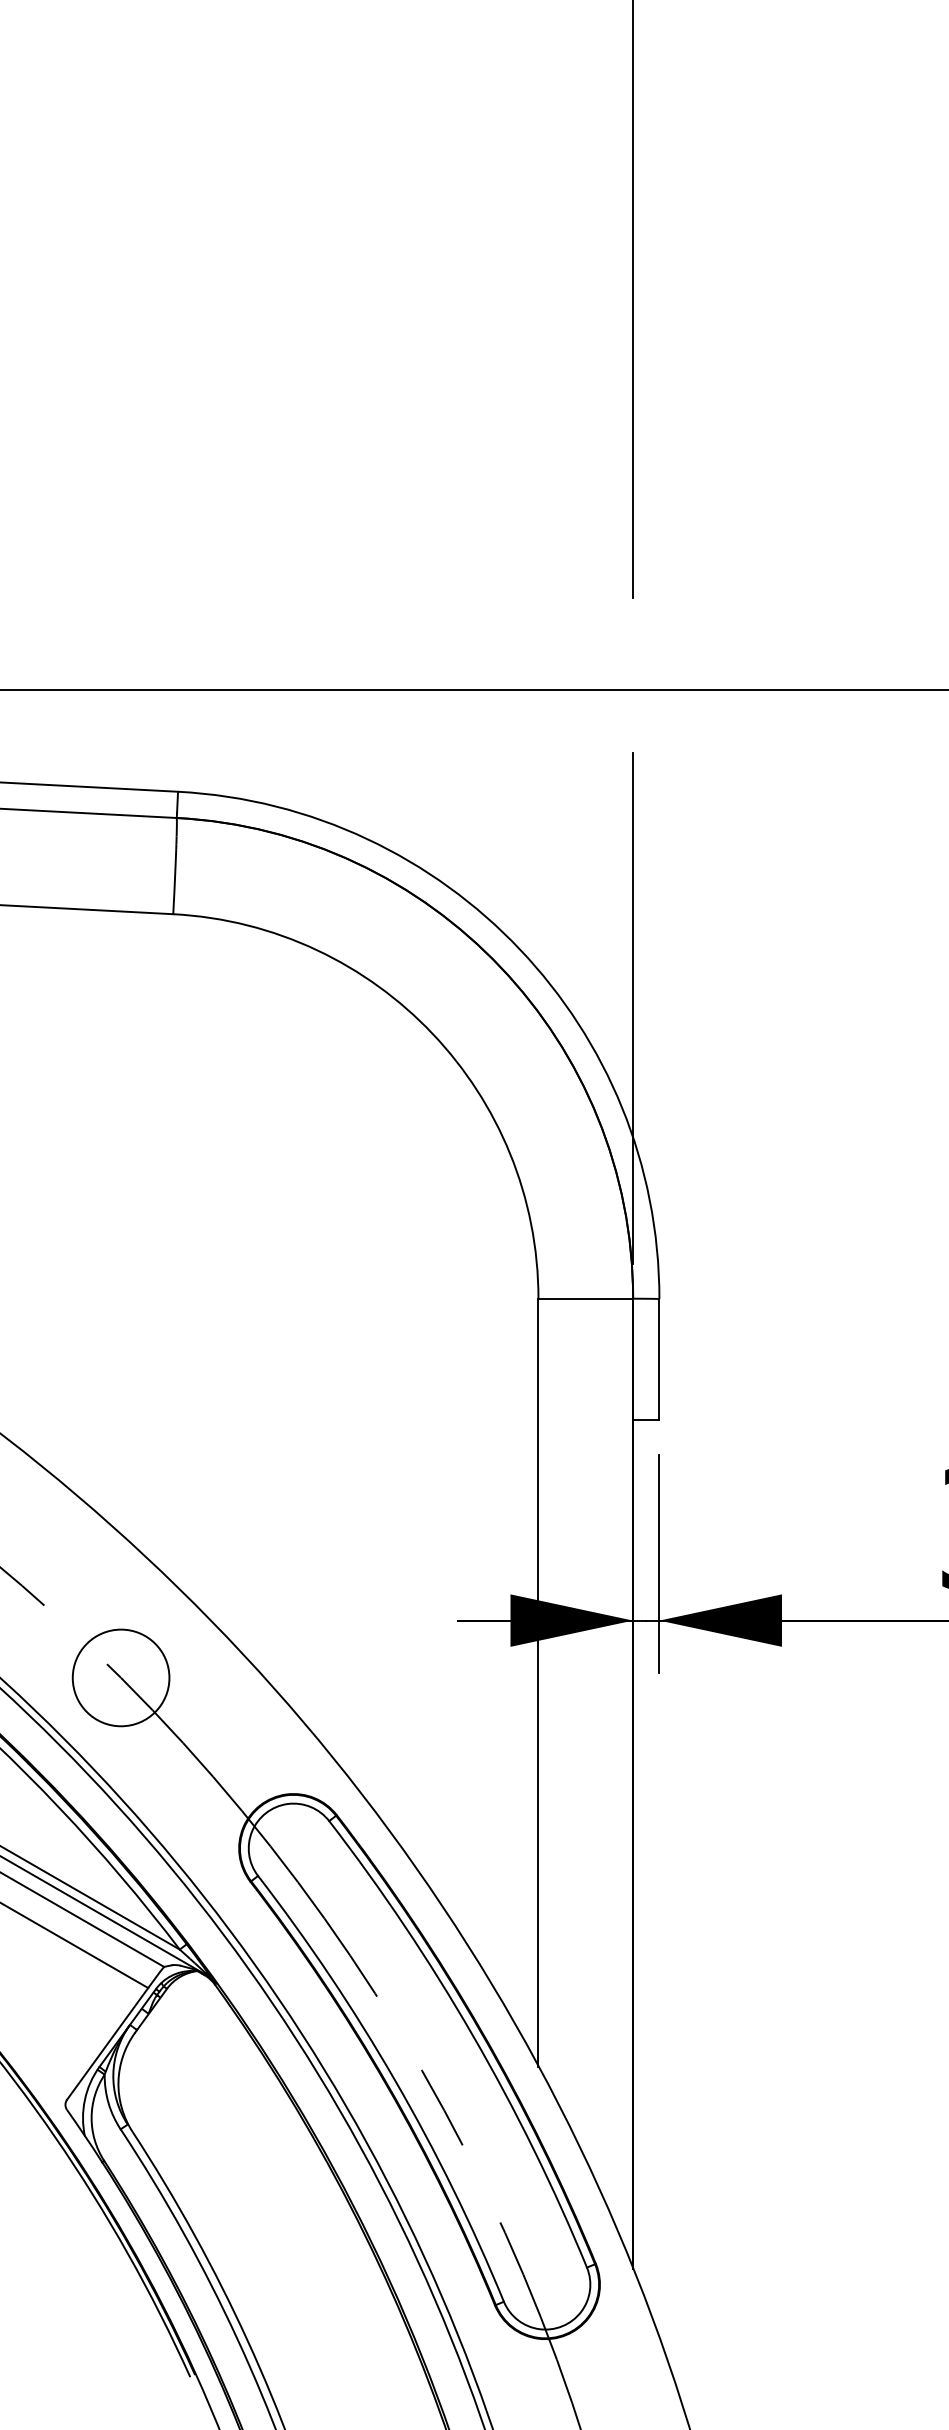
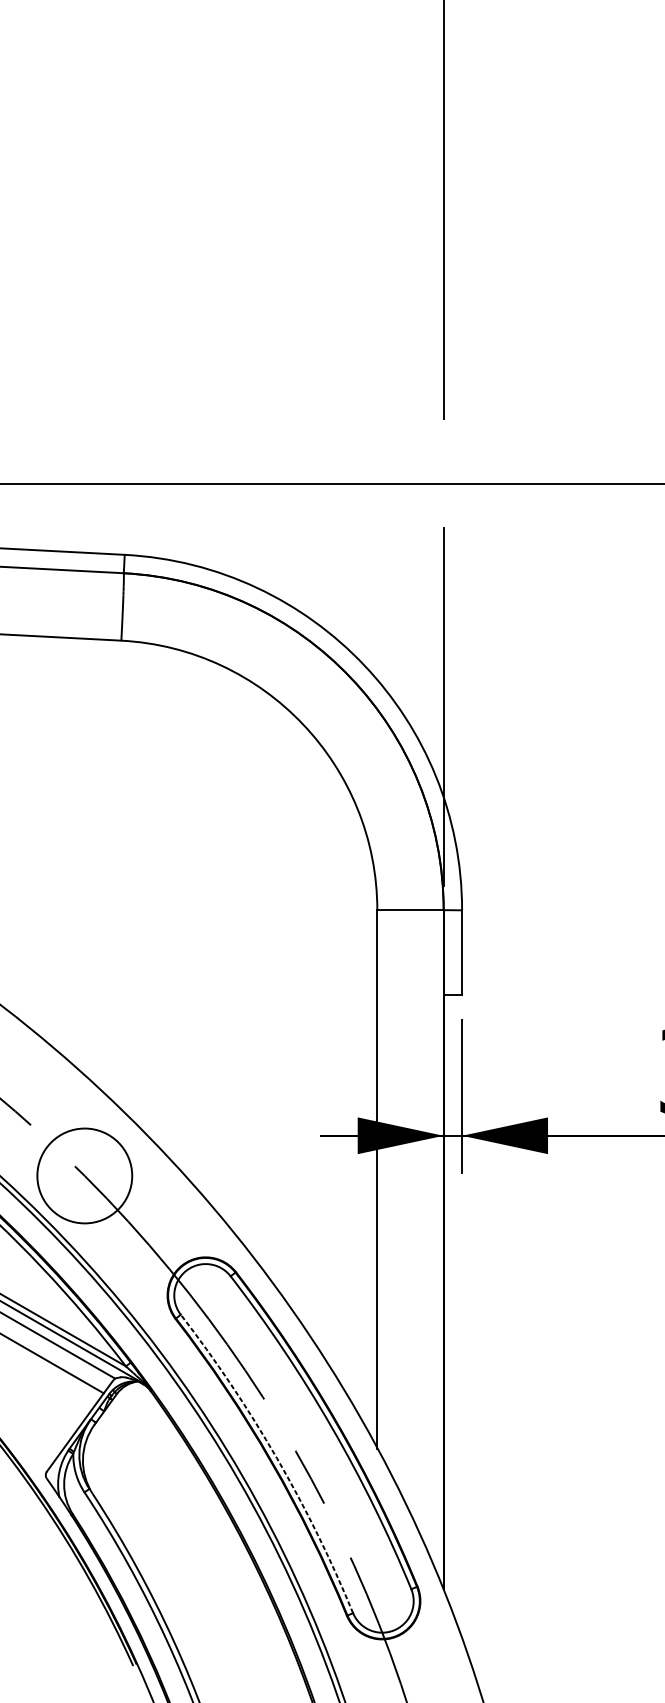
circle: (120, 1677) -> (84, 1175), size x1.4
arc: (395, 2080) -> (277, 1458), solid -> dashed

